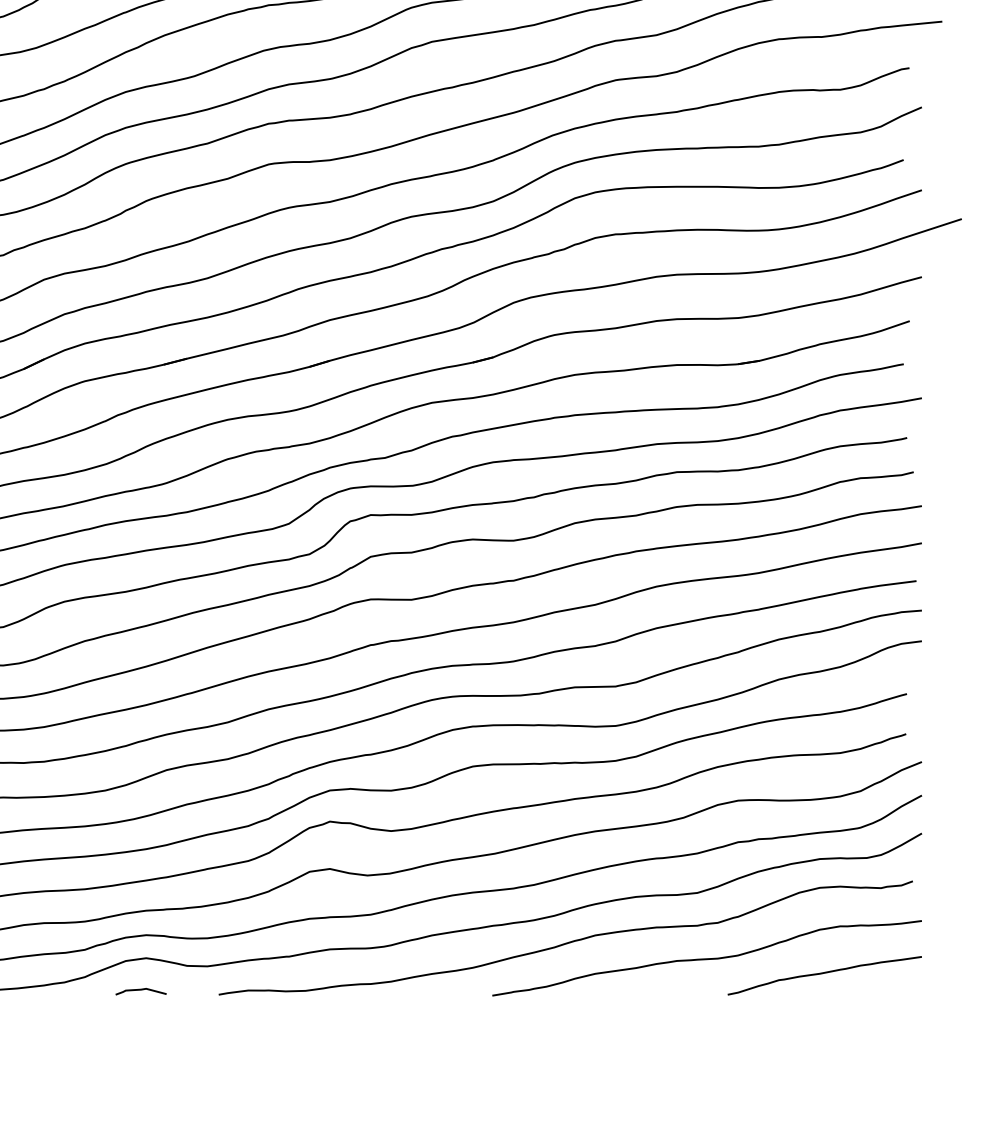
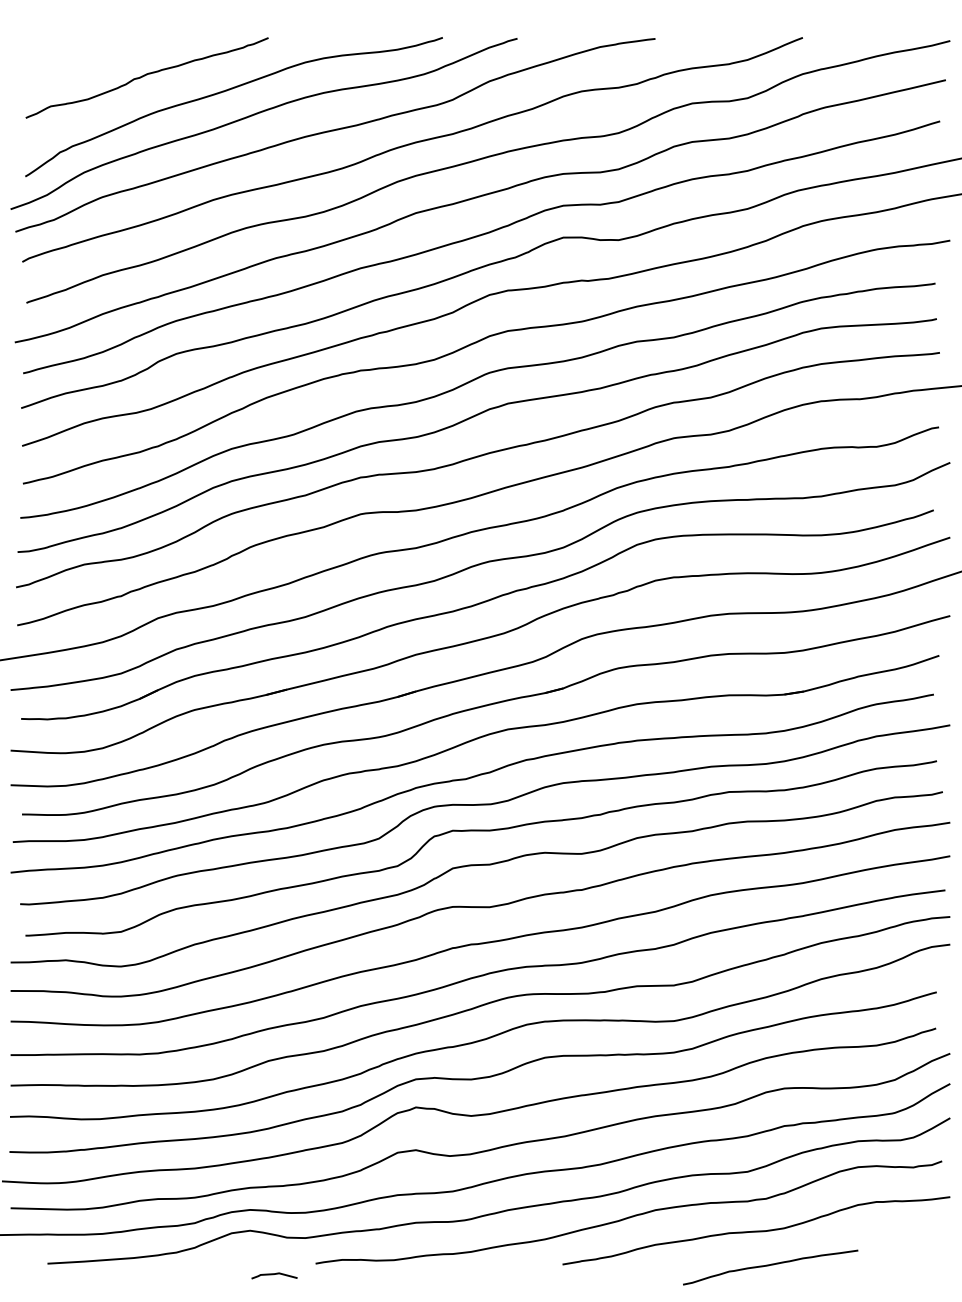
curve: (824, 973) -> (770, 1265), moved
curve: (141, 990) -> (274, 1274), moved

